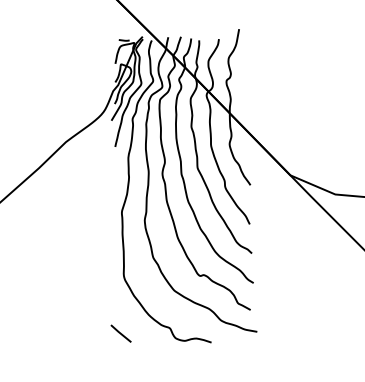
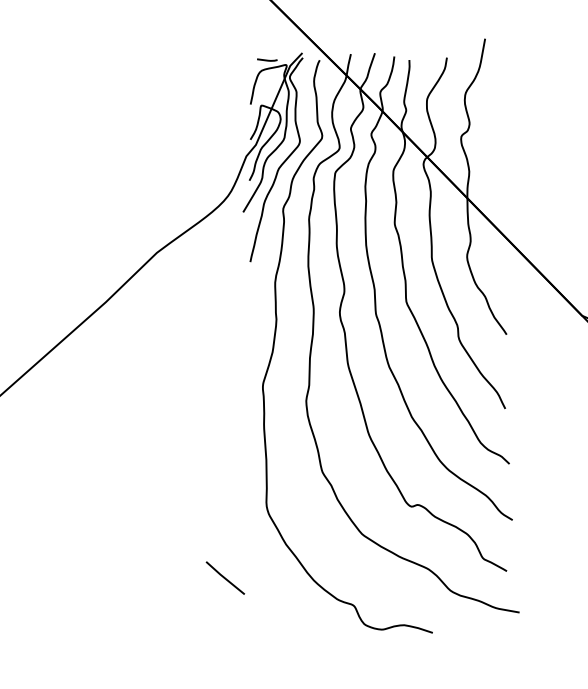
line: (120, 333) -> (224, 577), moved

